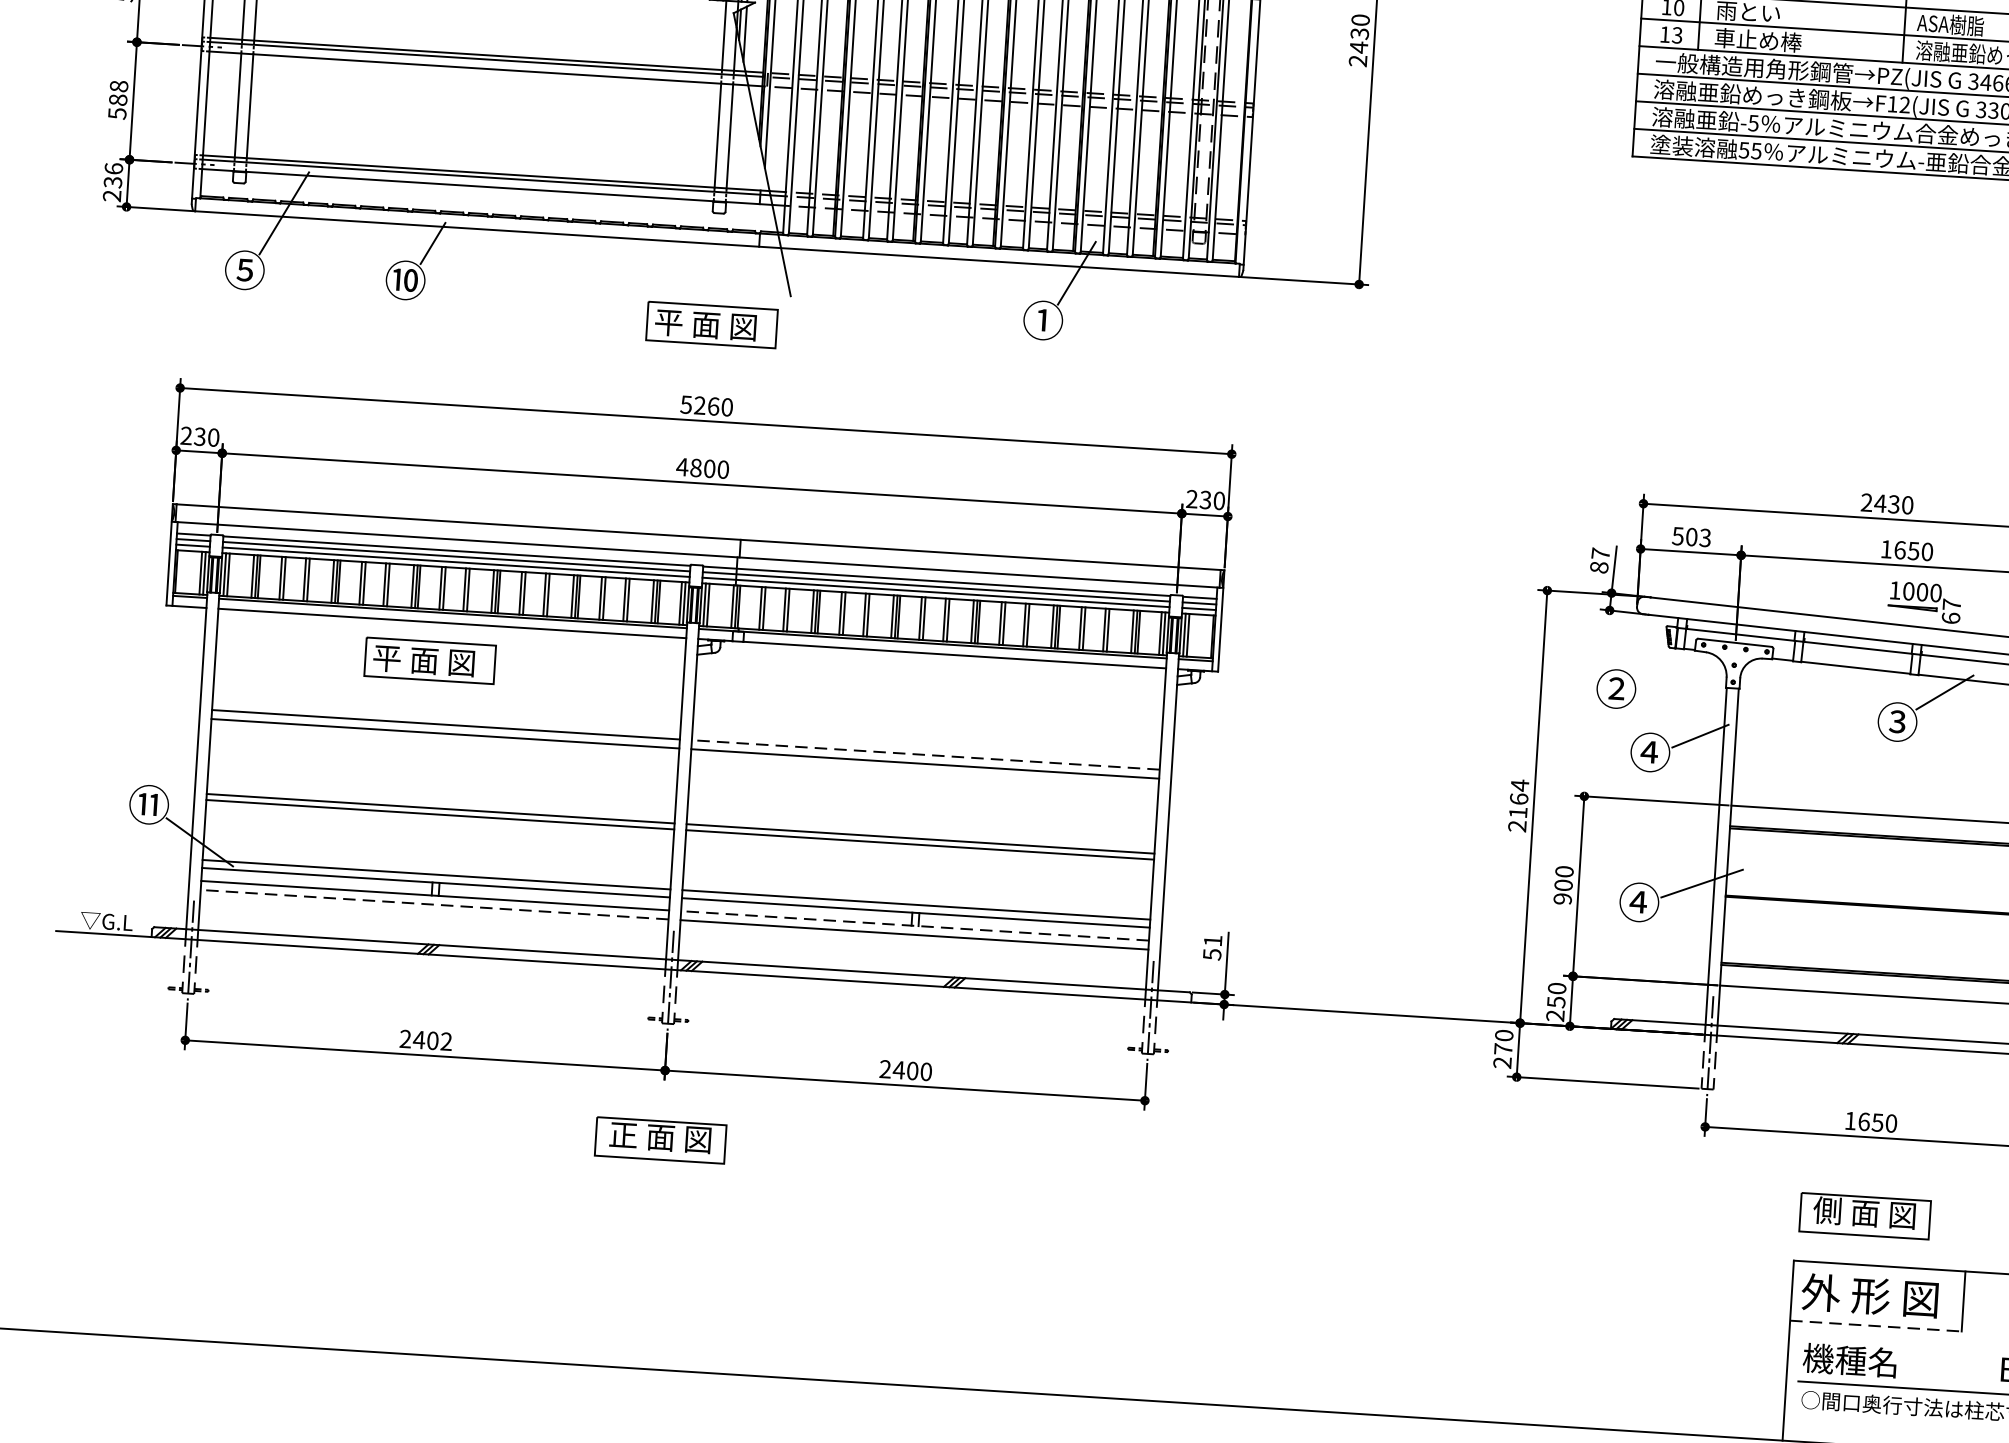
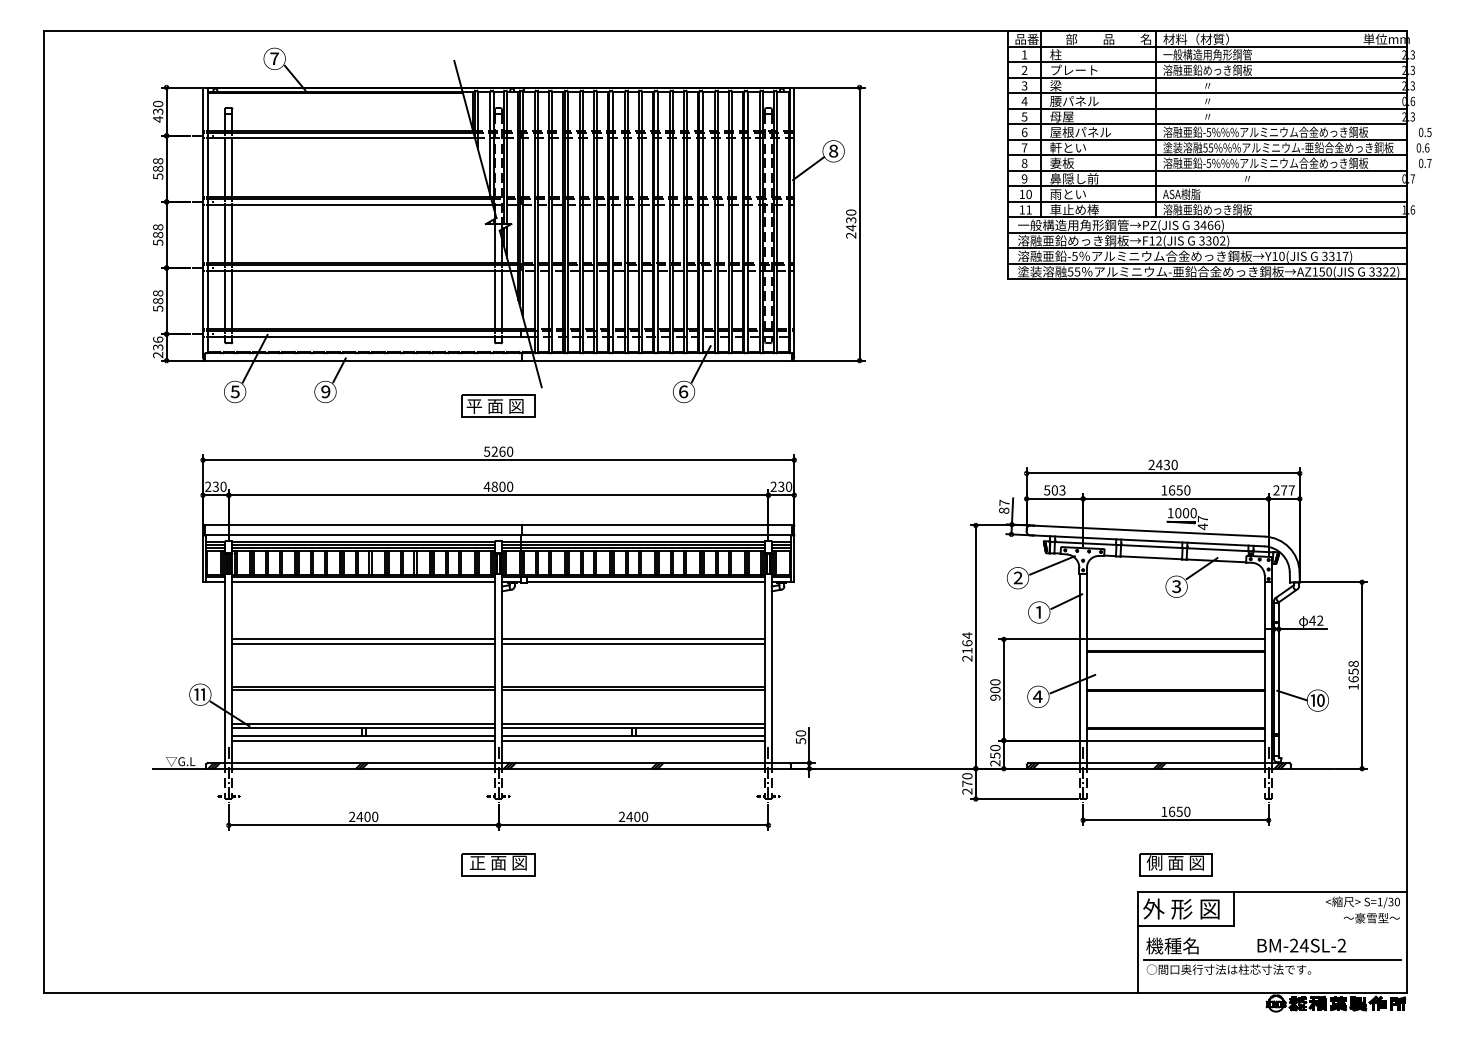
text: (1676, 34) -> (1028, 209), 13 -> 11
text: (405, 279) -> (325, 391), ⑩ -> ⑨
text: (1042, 319) -> (683, 391), ① -> ⑥
text: (1950, 617) -> (1202, 526), 67 -> 47
part: (429, 659) -> (352, 603), removed
line: (1679, 670) -> (1052, 565), added
text: (1649, 752) -> (1038, 612), ④ -> ①
line: (925, 755) -> (633, 639), dashed -> solid
line: (434, 904) -> (363, 740), dashed -> solid
line: (914, 925) -> (633, 735), dashed -> solid
text: (1212, 940) -> (800, 733), 51 -> 50
text: (446, 1042) -> (375, 817), 2402 -> 2400
line: (1877, 1325) -> (1186, 925), dashed -> solid

